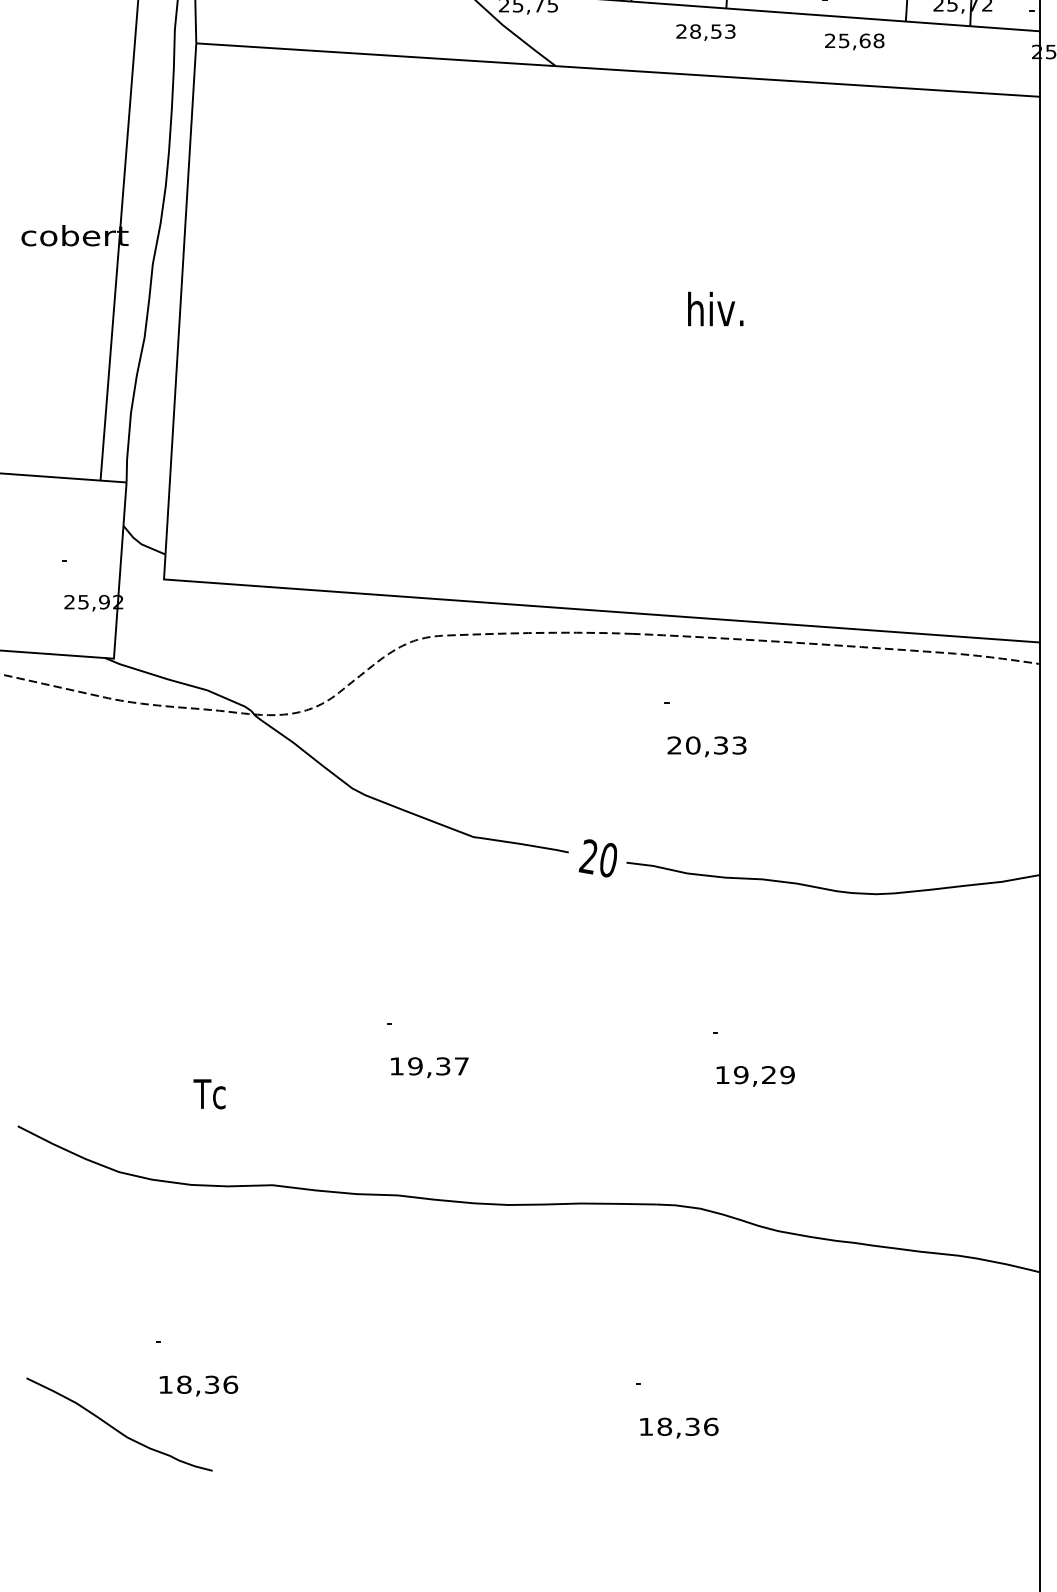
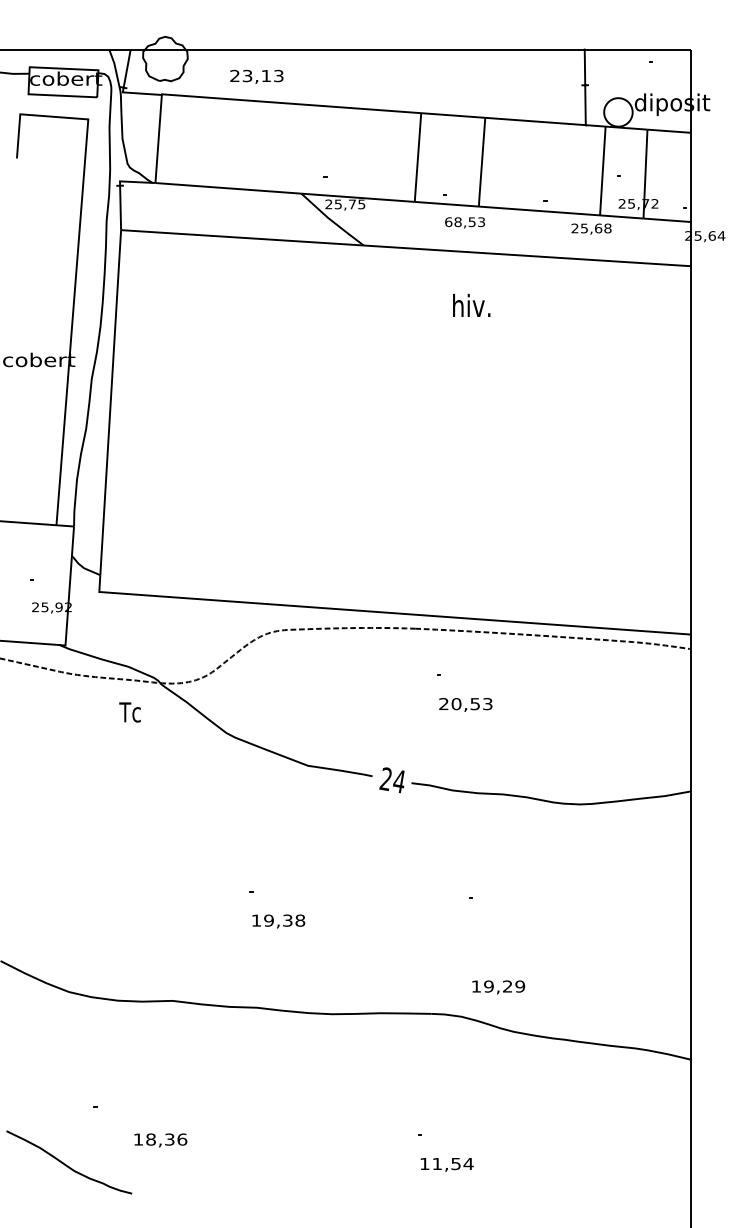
text: (681, 32) -> (448, 222), 28,53 -> 68,53
text: (854, 40) -> (591, 228), moved
text: (715, 307) -> (471, 304), moved
text: (721, 744) -> (475, 703), 20,33 -> 20,53
text: (608, 860) -> (399, 781), 20 -> 24
text: (462, 1066) -> (300, 920), 19,37 -> 19,38
text: (755, 1076) -> (498, 987), moved
text: (208, 1094) -> (129, 712), moved
text: (198, 1386) -> (160, 1140), moved
text: (687, 1426) -> (452, 1163), 18,36 -> 11,54

